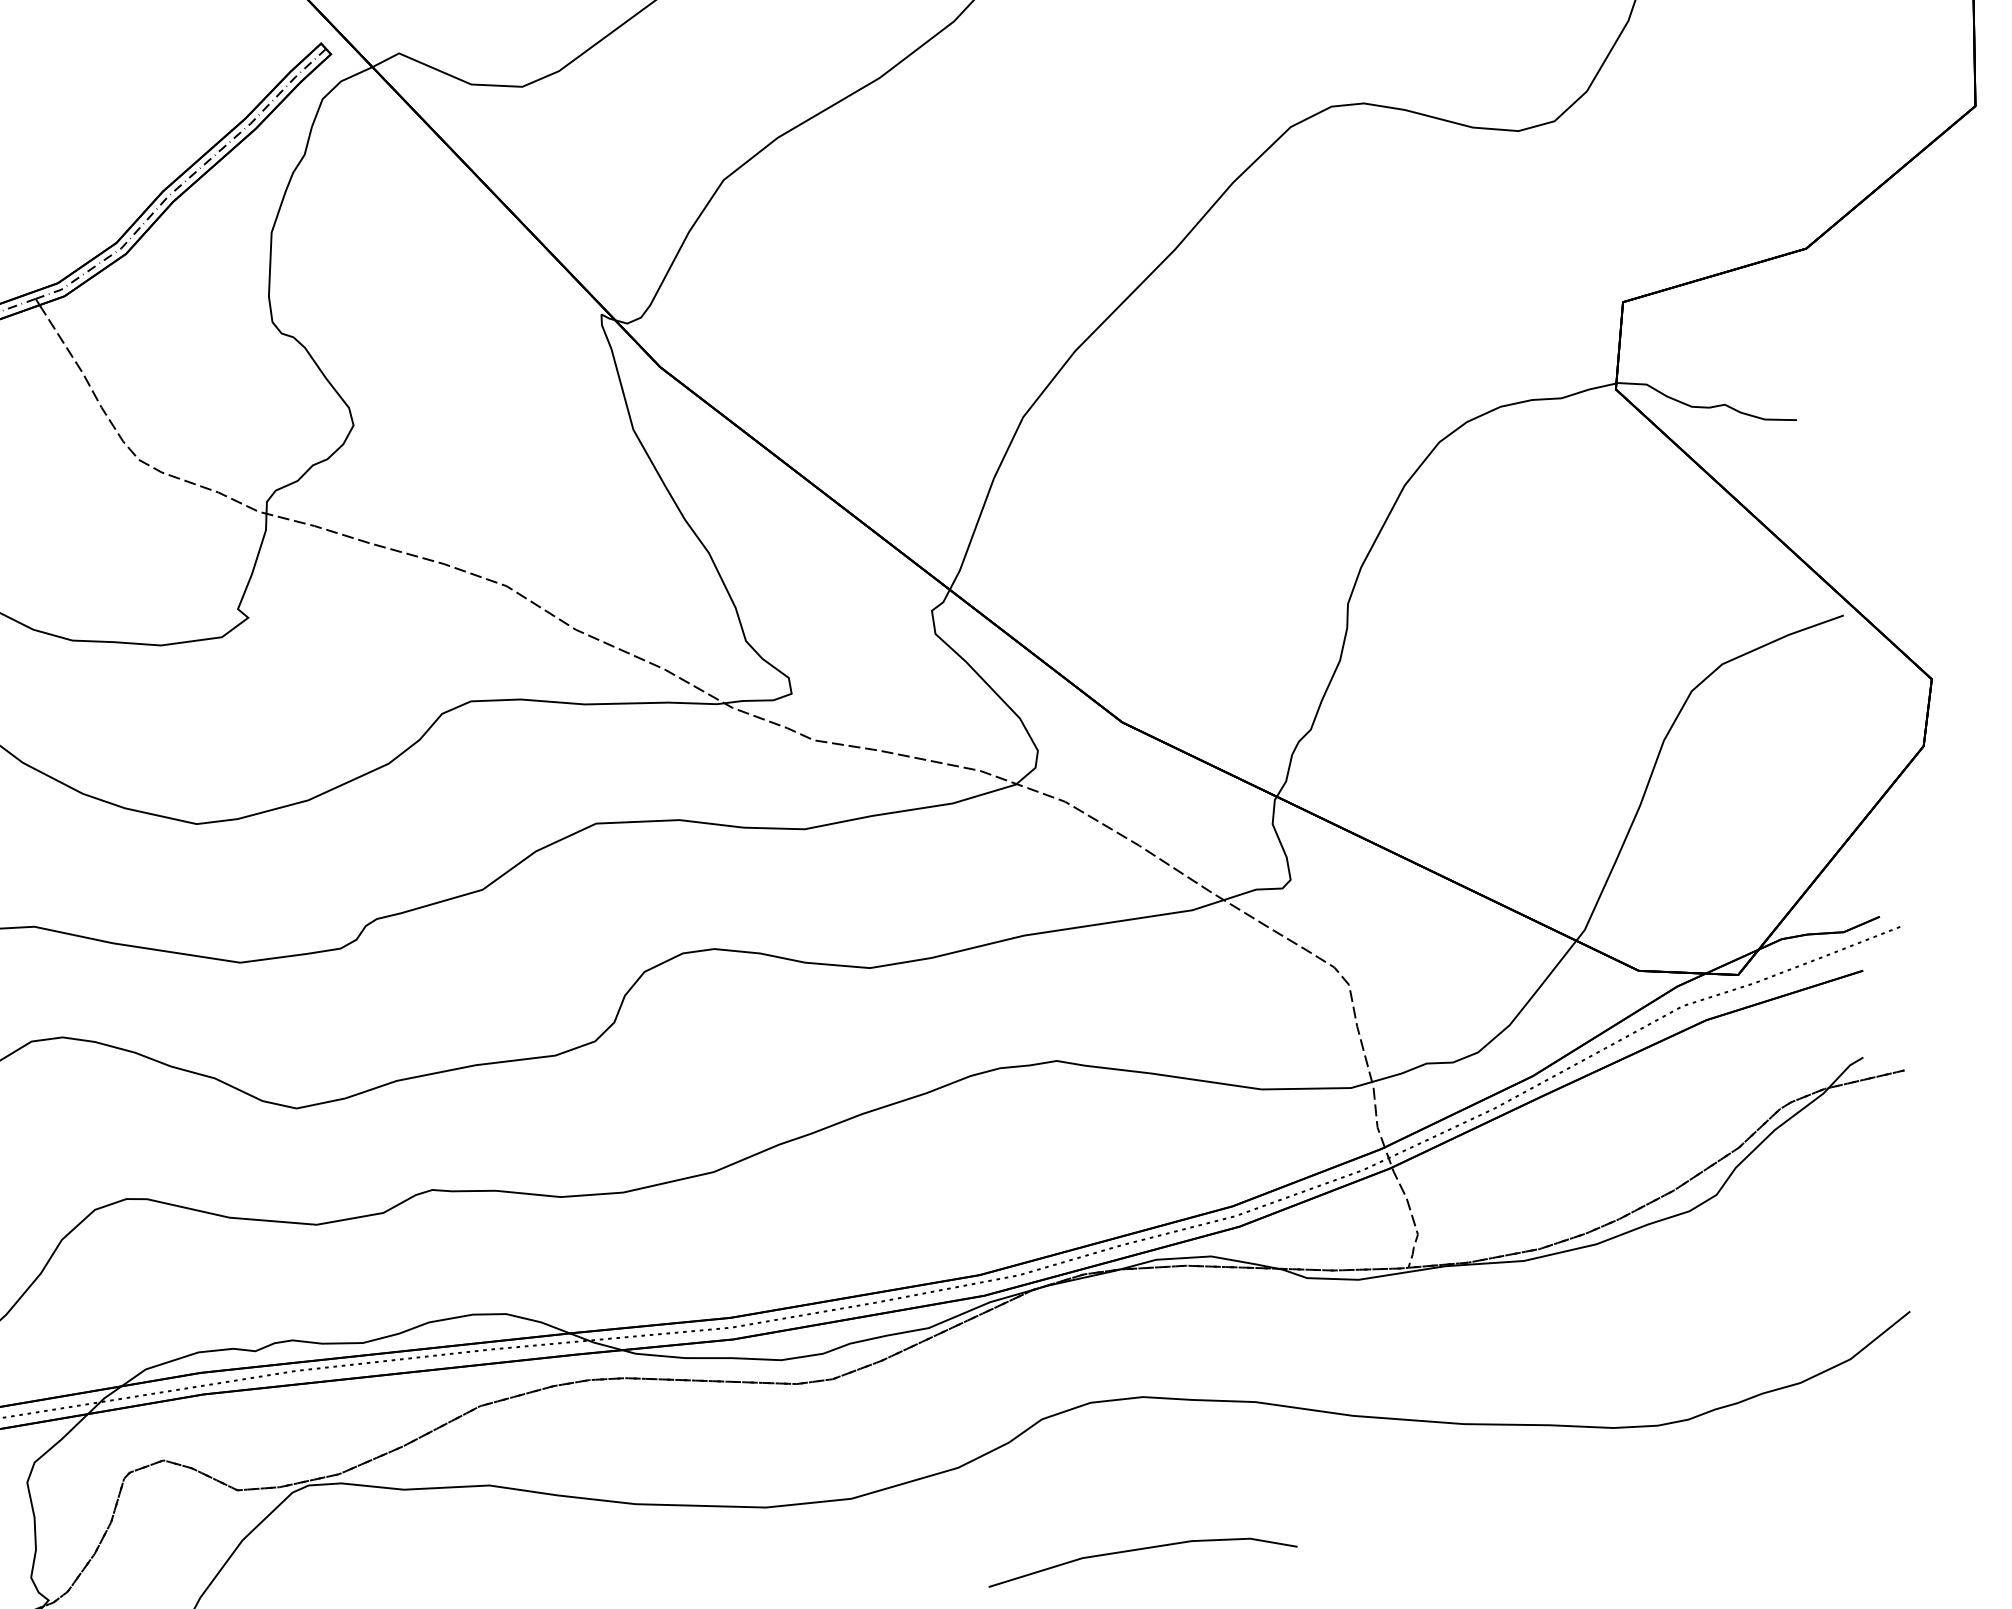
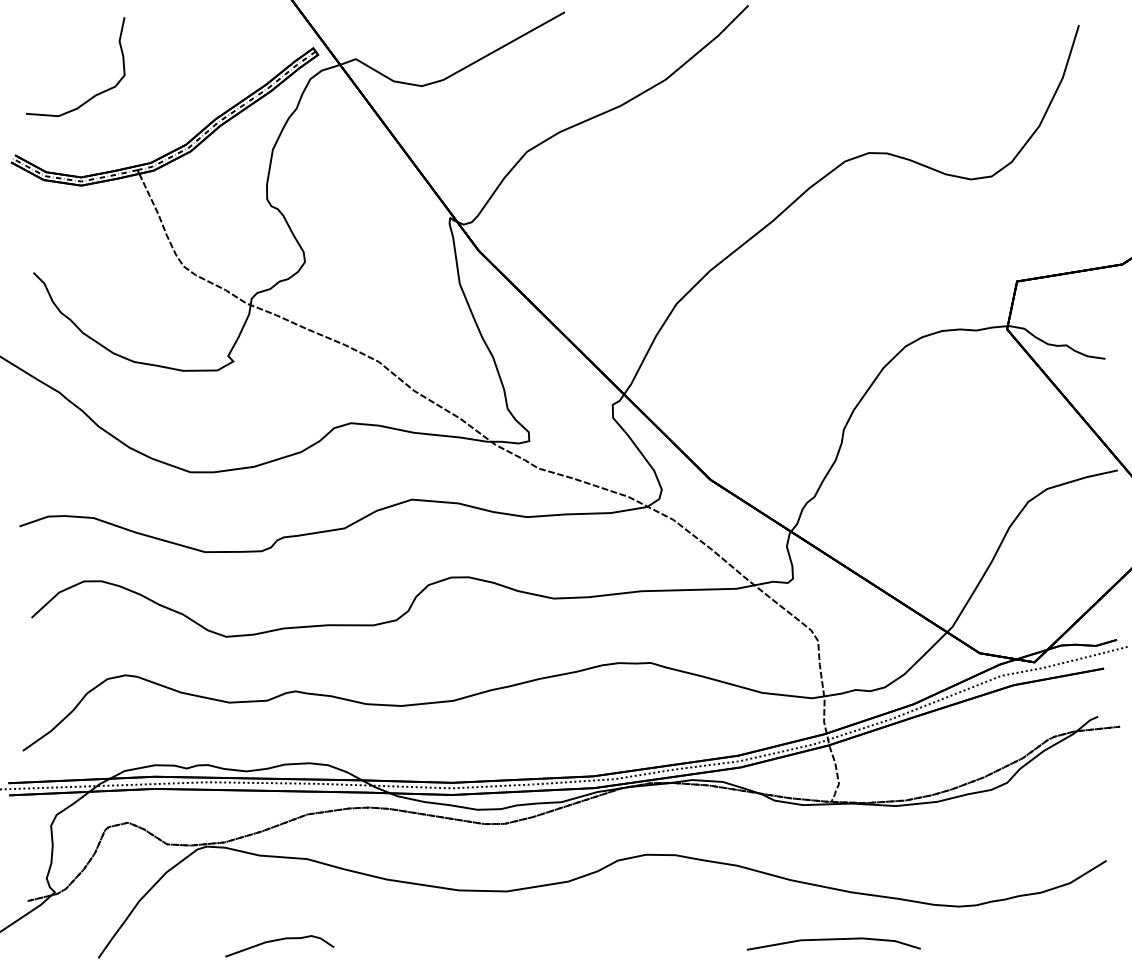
line: (1140, 1551) -> (833, 940), moved

